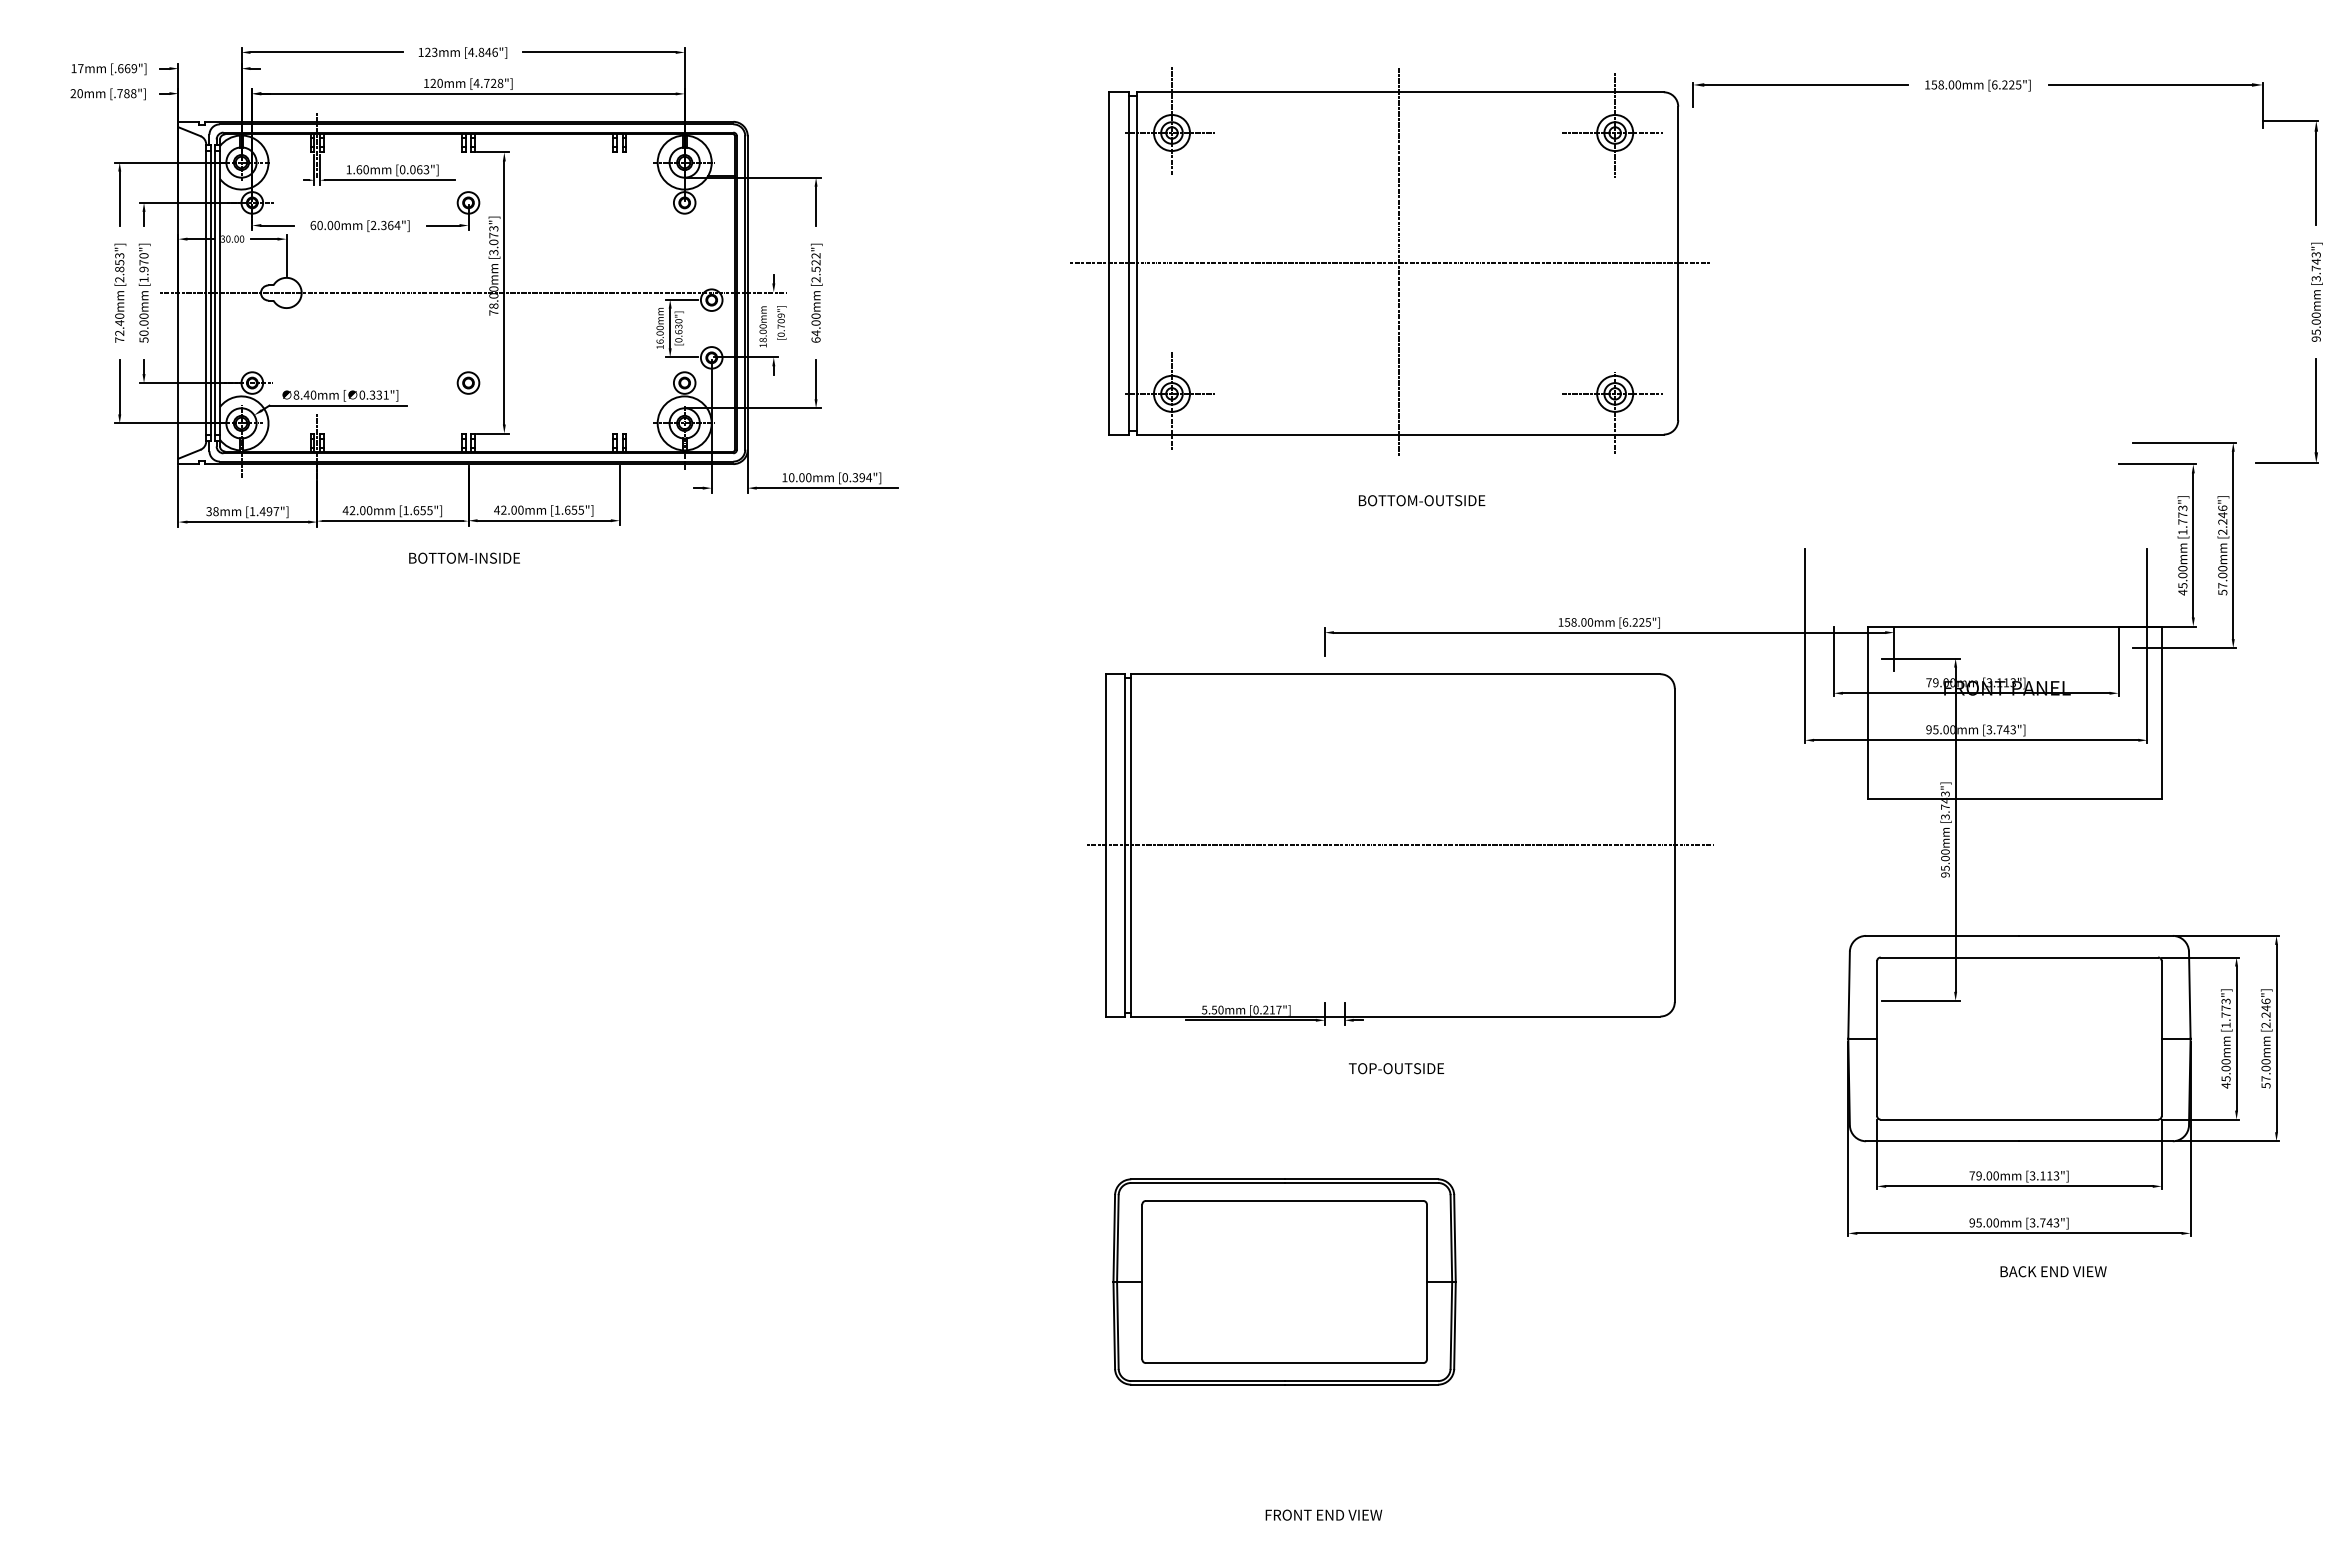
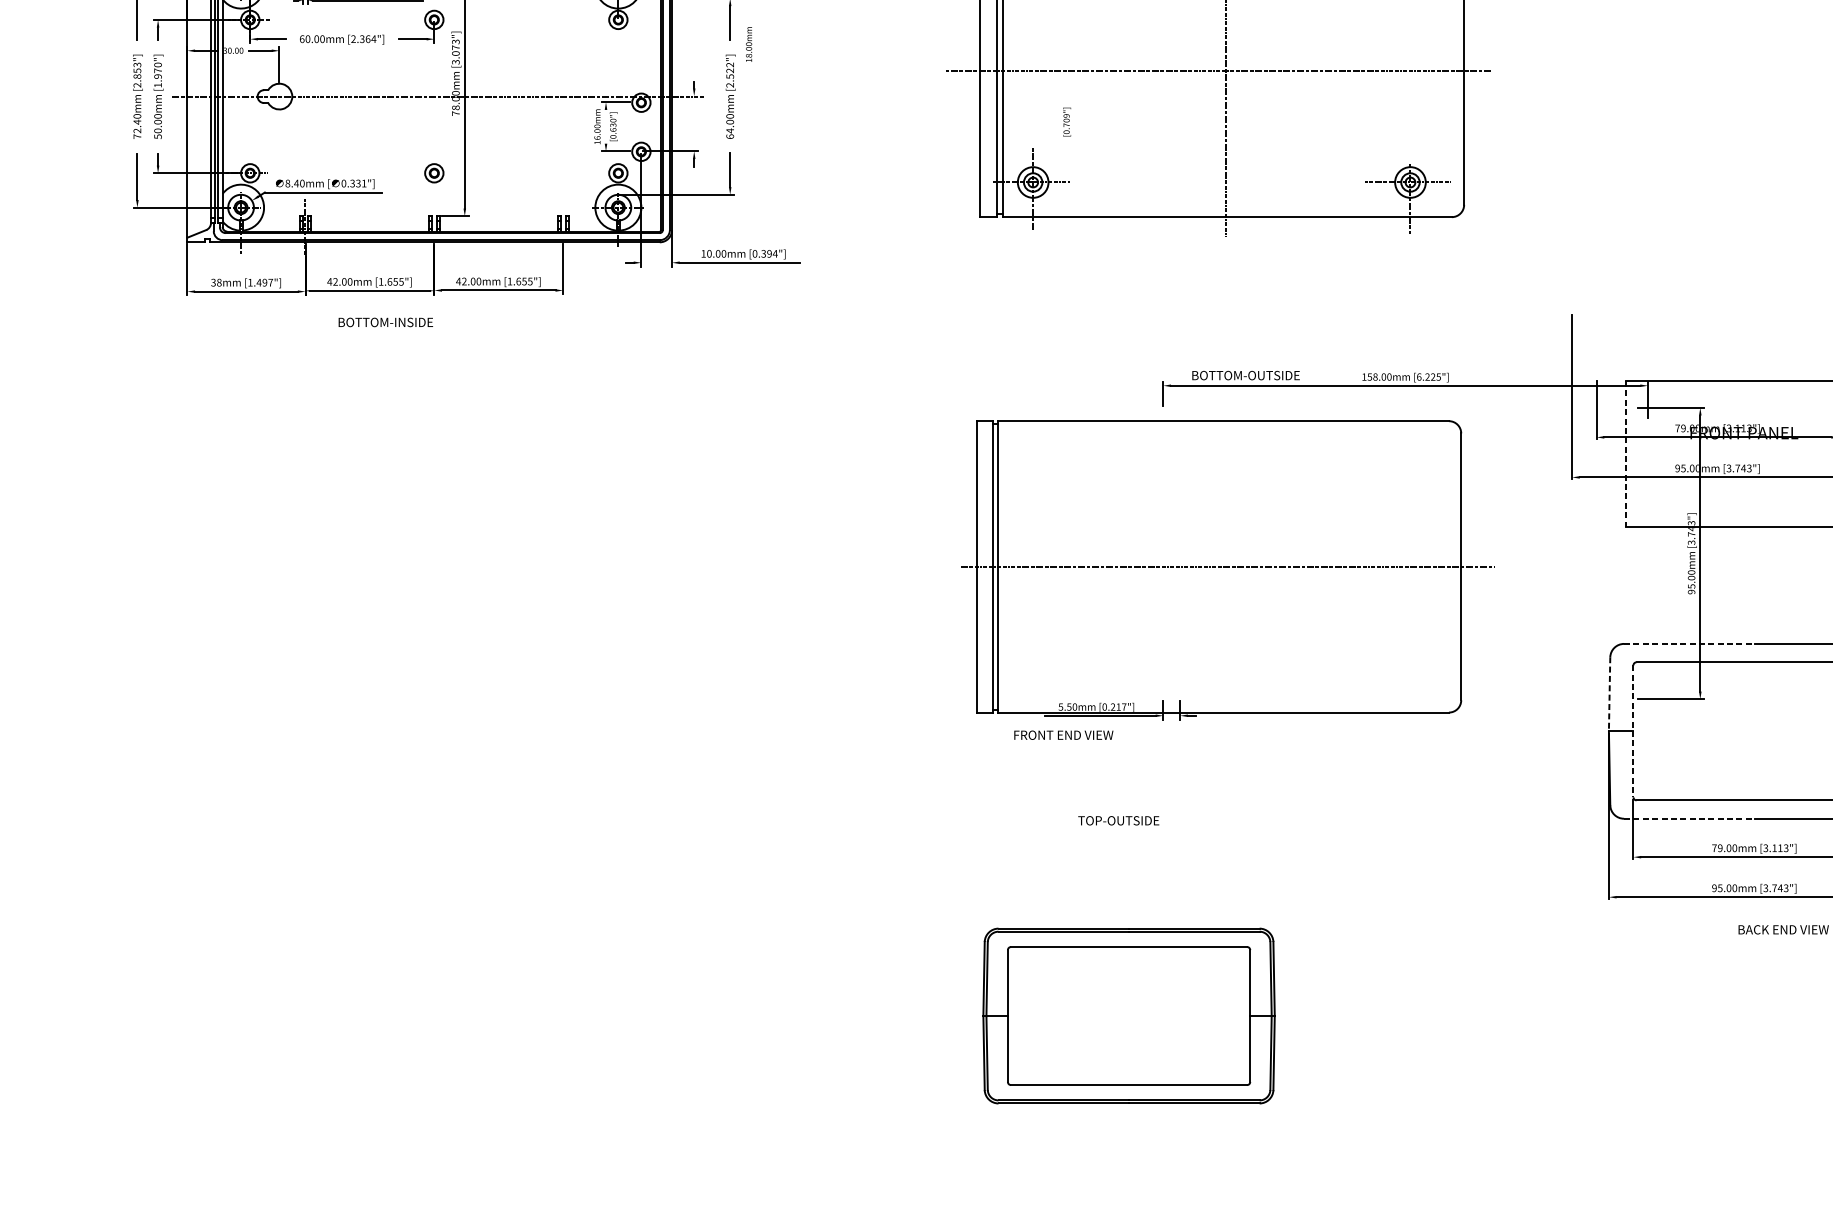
text: (781, 322) -> (1066, 121), moved
text: (762, 326) -> (748, 44), moved
line: (670, 328) -> (606, 126), removed
text: (1422, 500) -> (1246, 375), moved
text: (464, 557) -> (385, 321), moved
line: (1868, 712) -> (1626, 453), solid -> dashed
line: (1942, 935) -> (1689, 643), solid -> dashed
line: (1849, 995) -> (1609, 694), solid -> dashed
line: (1877, 1039) -> (1633, 732), solid -> dashed
text: (1396, 1068) -> (1118, 820), moved
line: (1942, 1141) -> (1689, 818), solid -> dashed
part: (1284, 1281) -> (1128, 1015), moved
text: (1323, 1514) -> (1063, 734), moved

